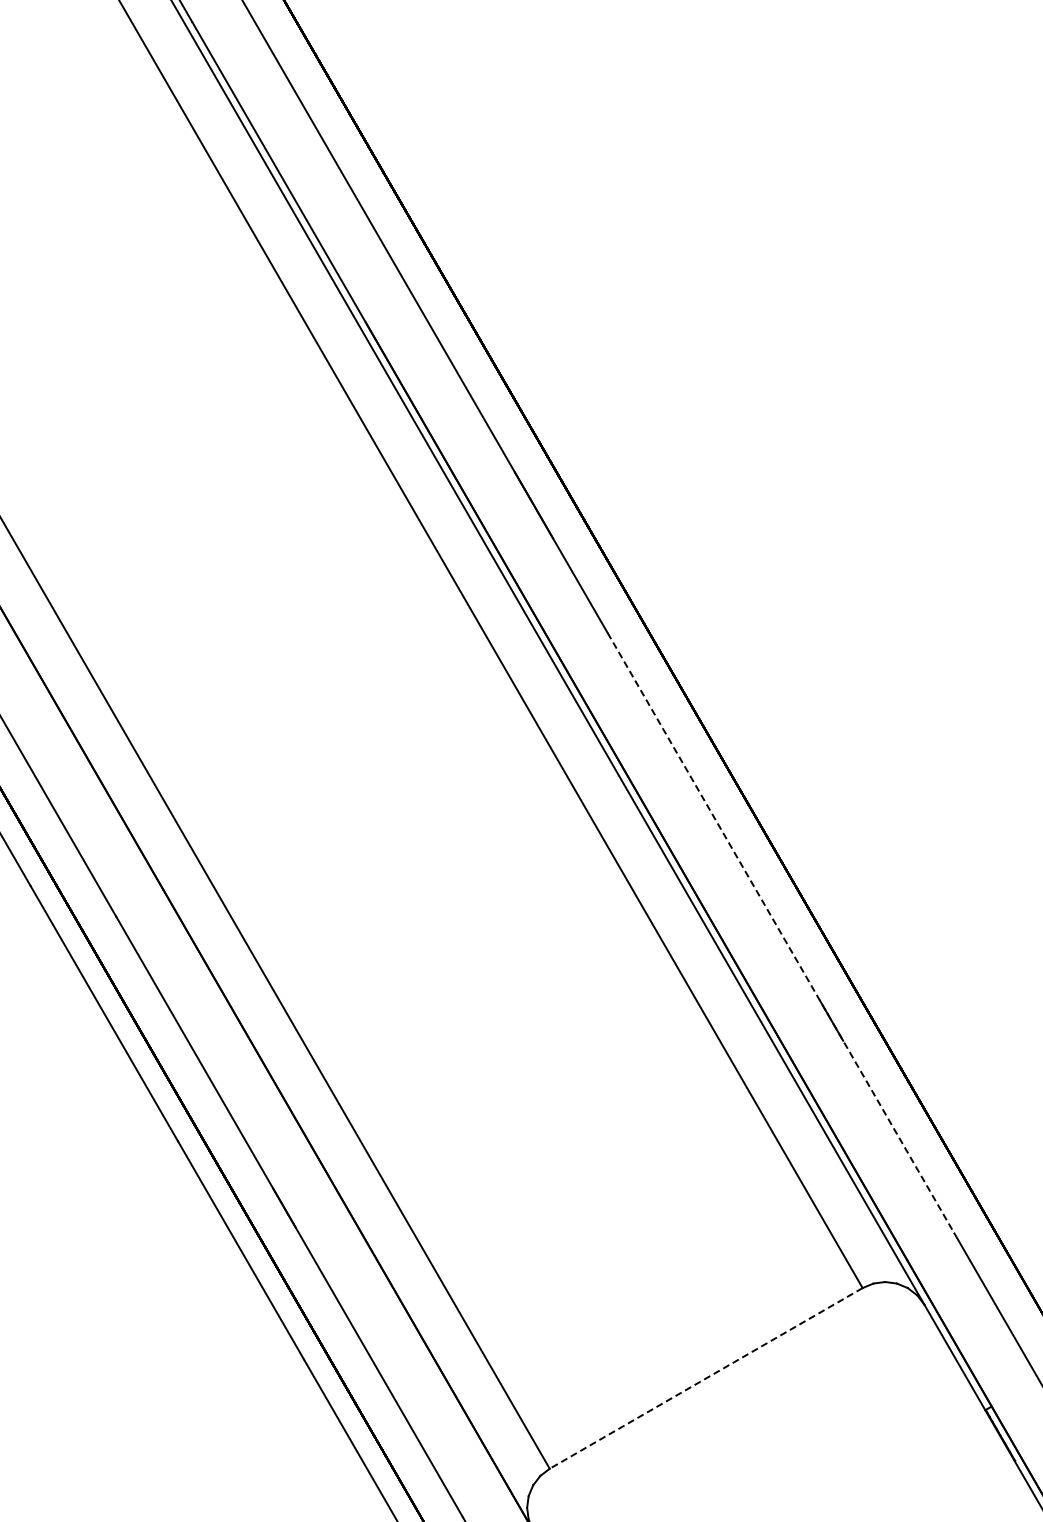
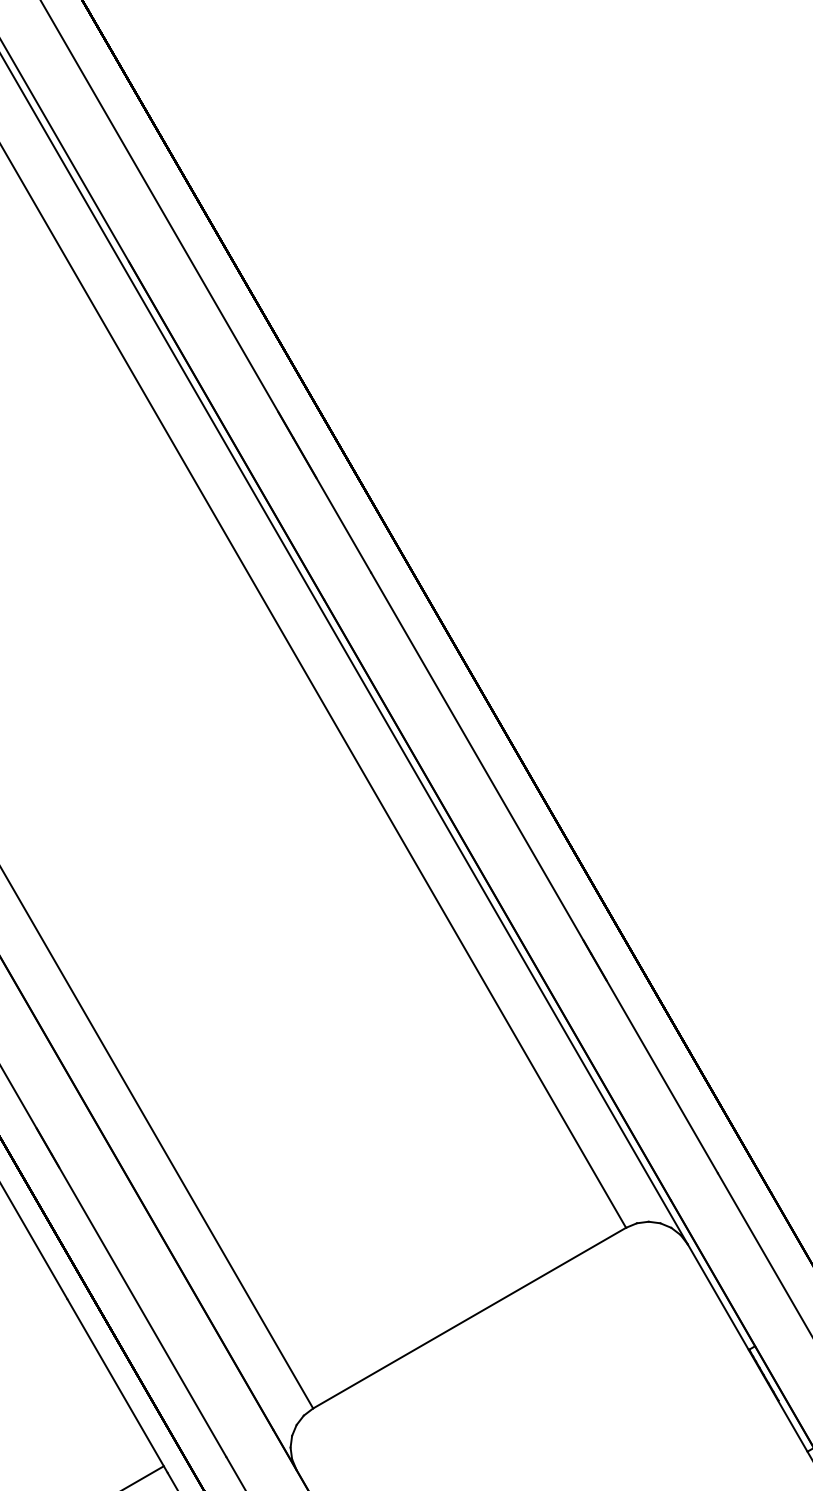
line: (781, 933) -> (544, 873), dashed -> solid
line: (706, 1378) -> (469, 1318), dashed -> solid

